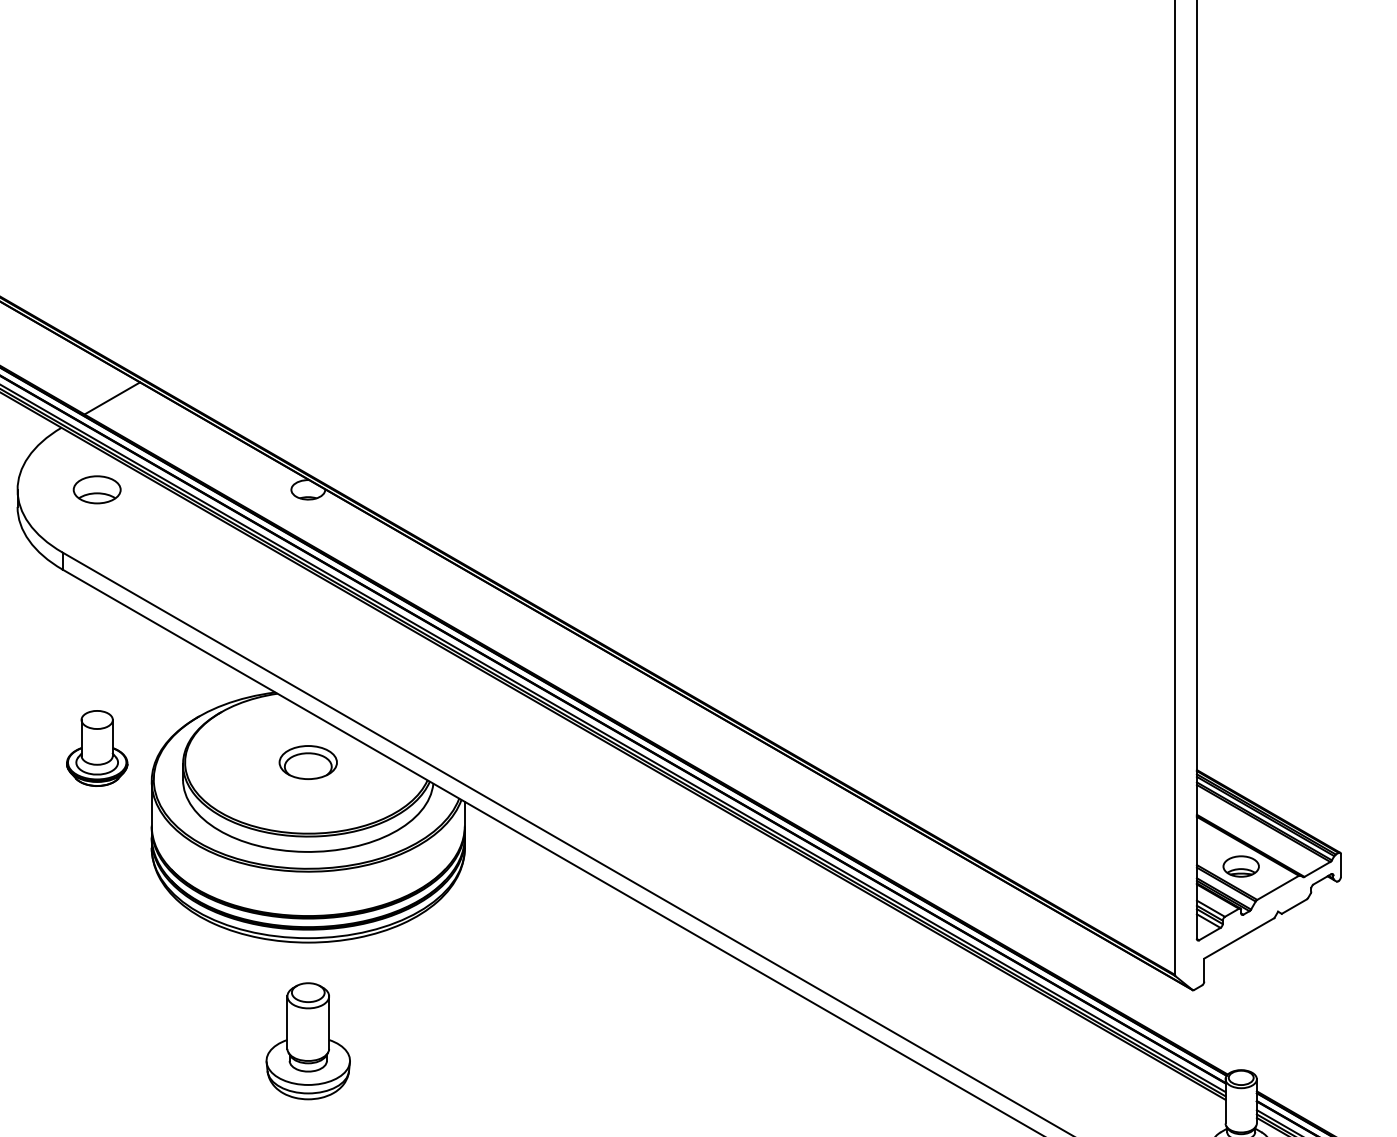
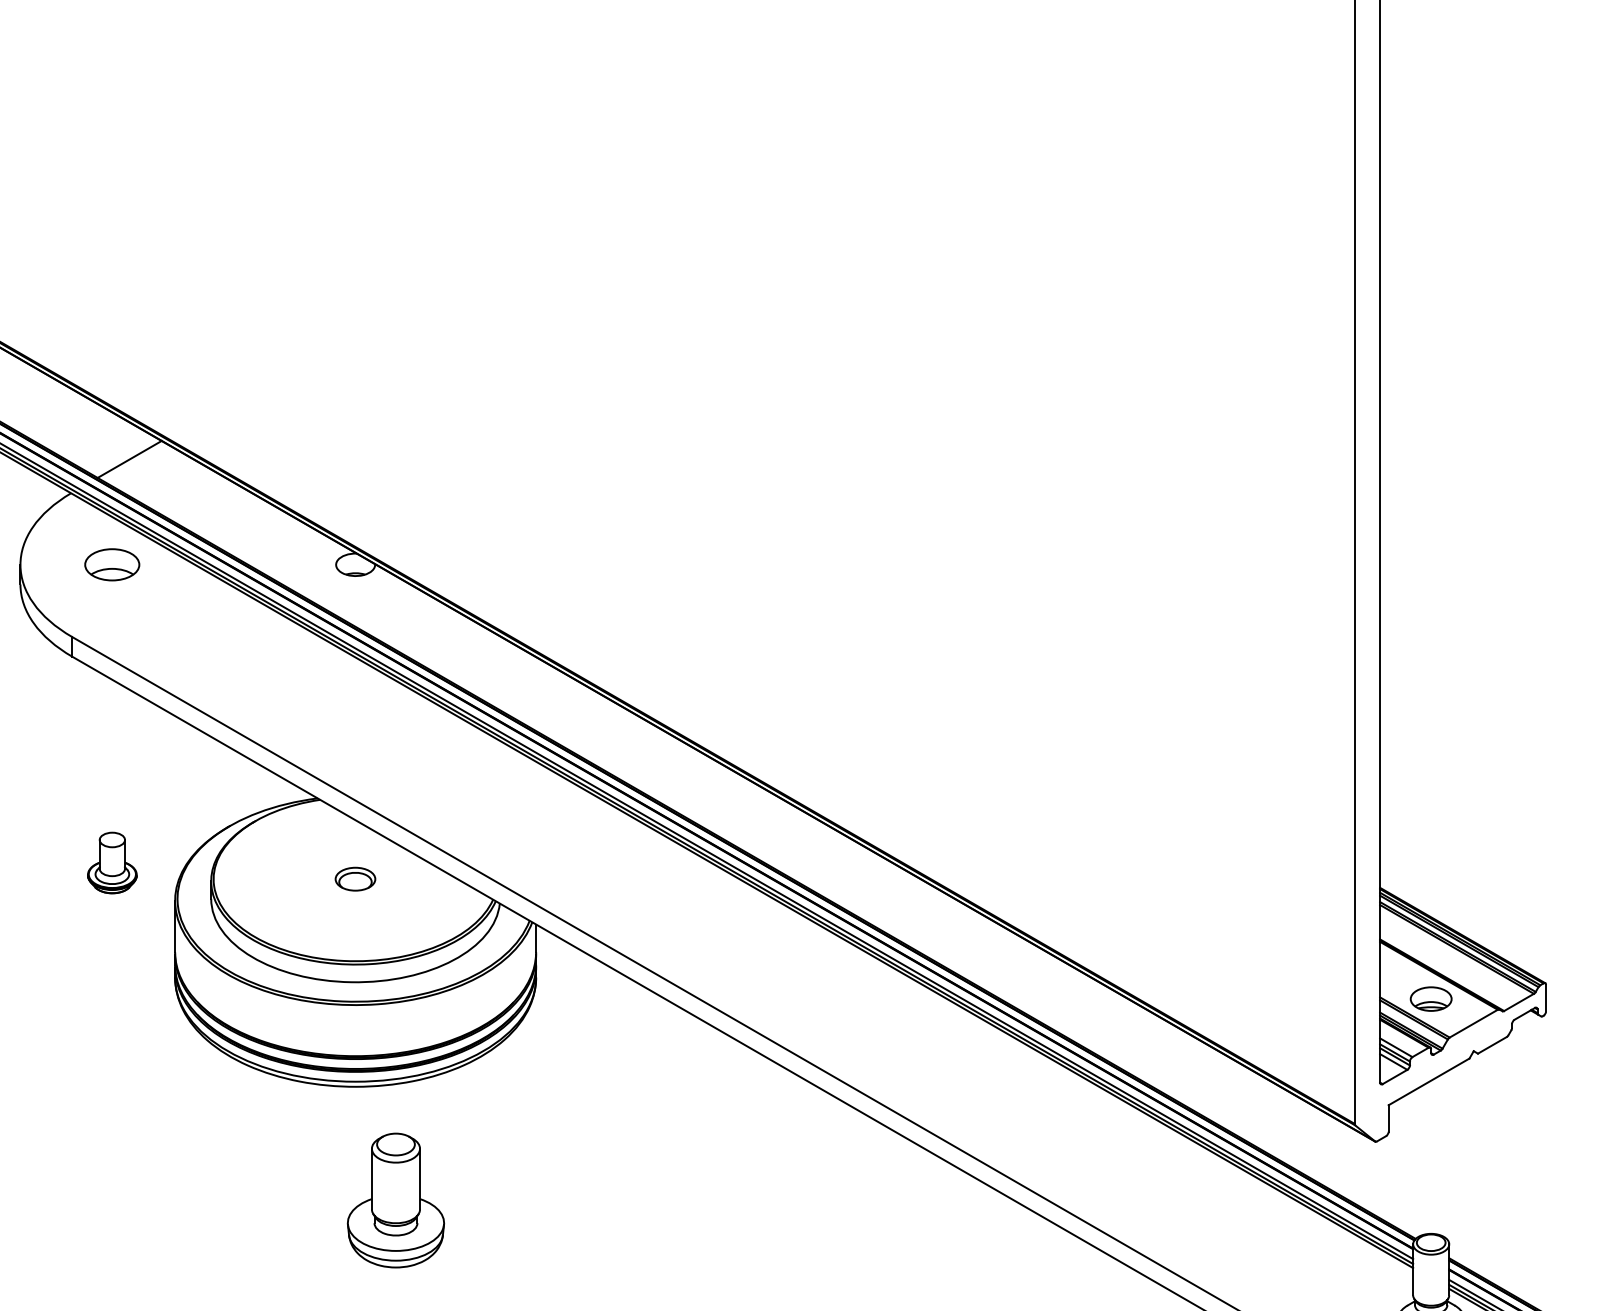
part: (97, 748) -> (112, 863), size x0.7
part: (307, 762) -> (354, 879), size x0.6
part: (307, 1041) -> (395, 1200), moved

